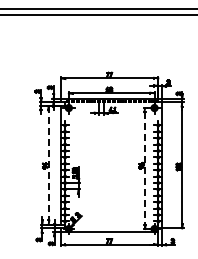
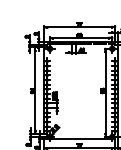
line: (48, 165) -> (35, 90), dashed -> solid
line: (145, 168) -> (105, 92), dashed -> solid

